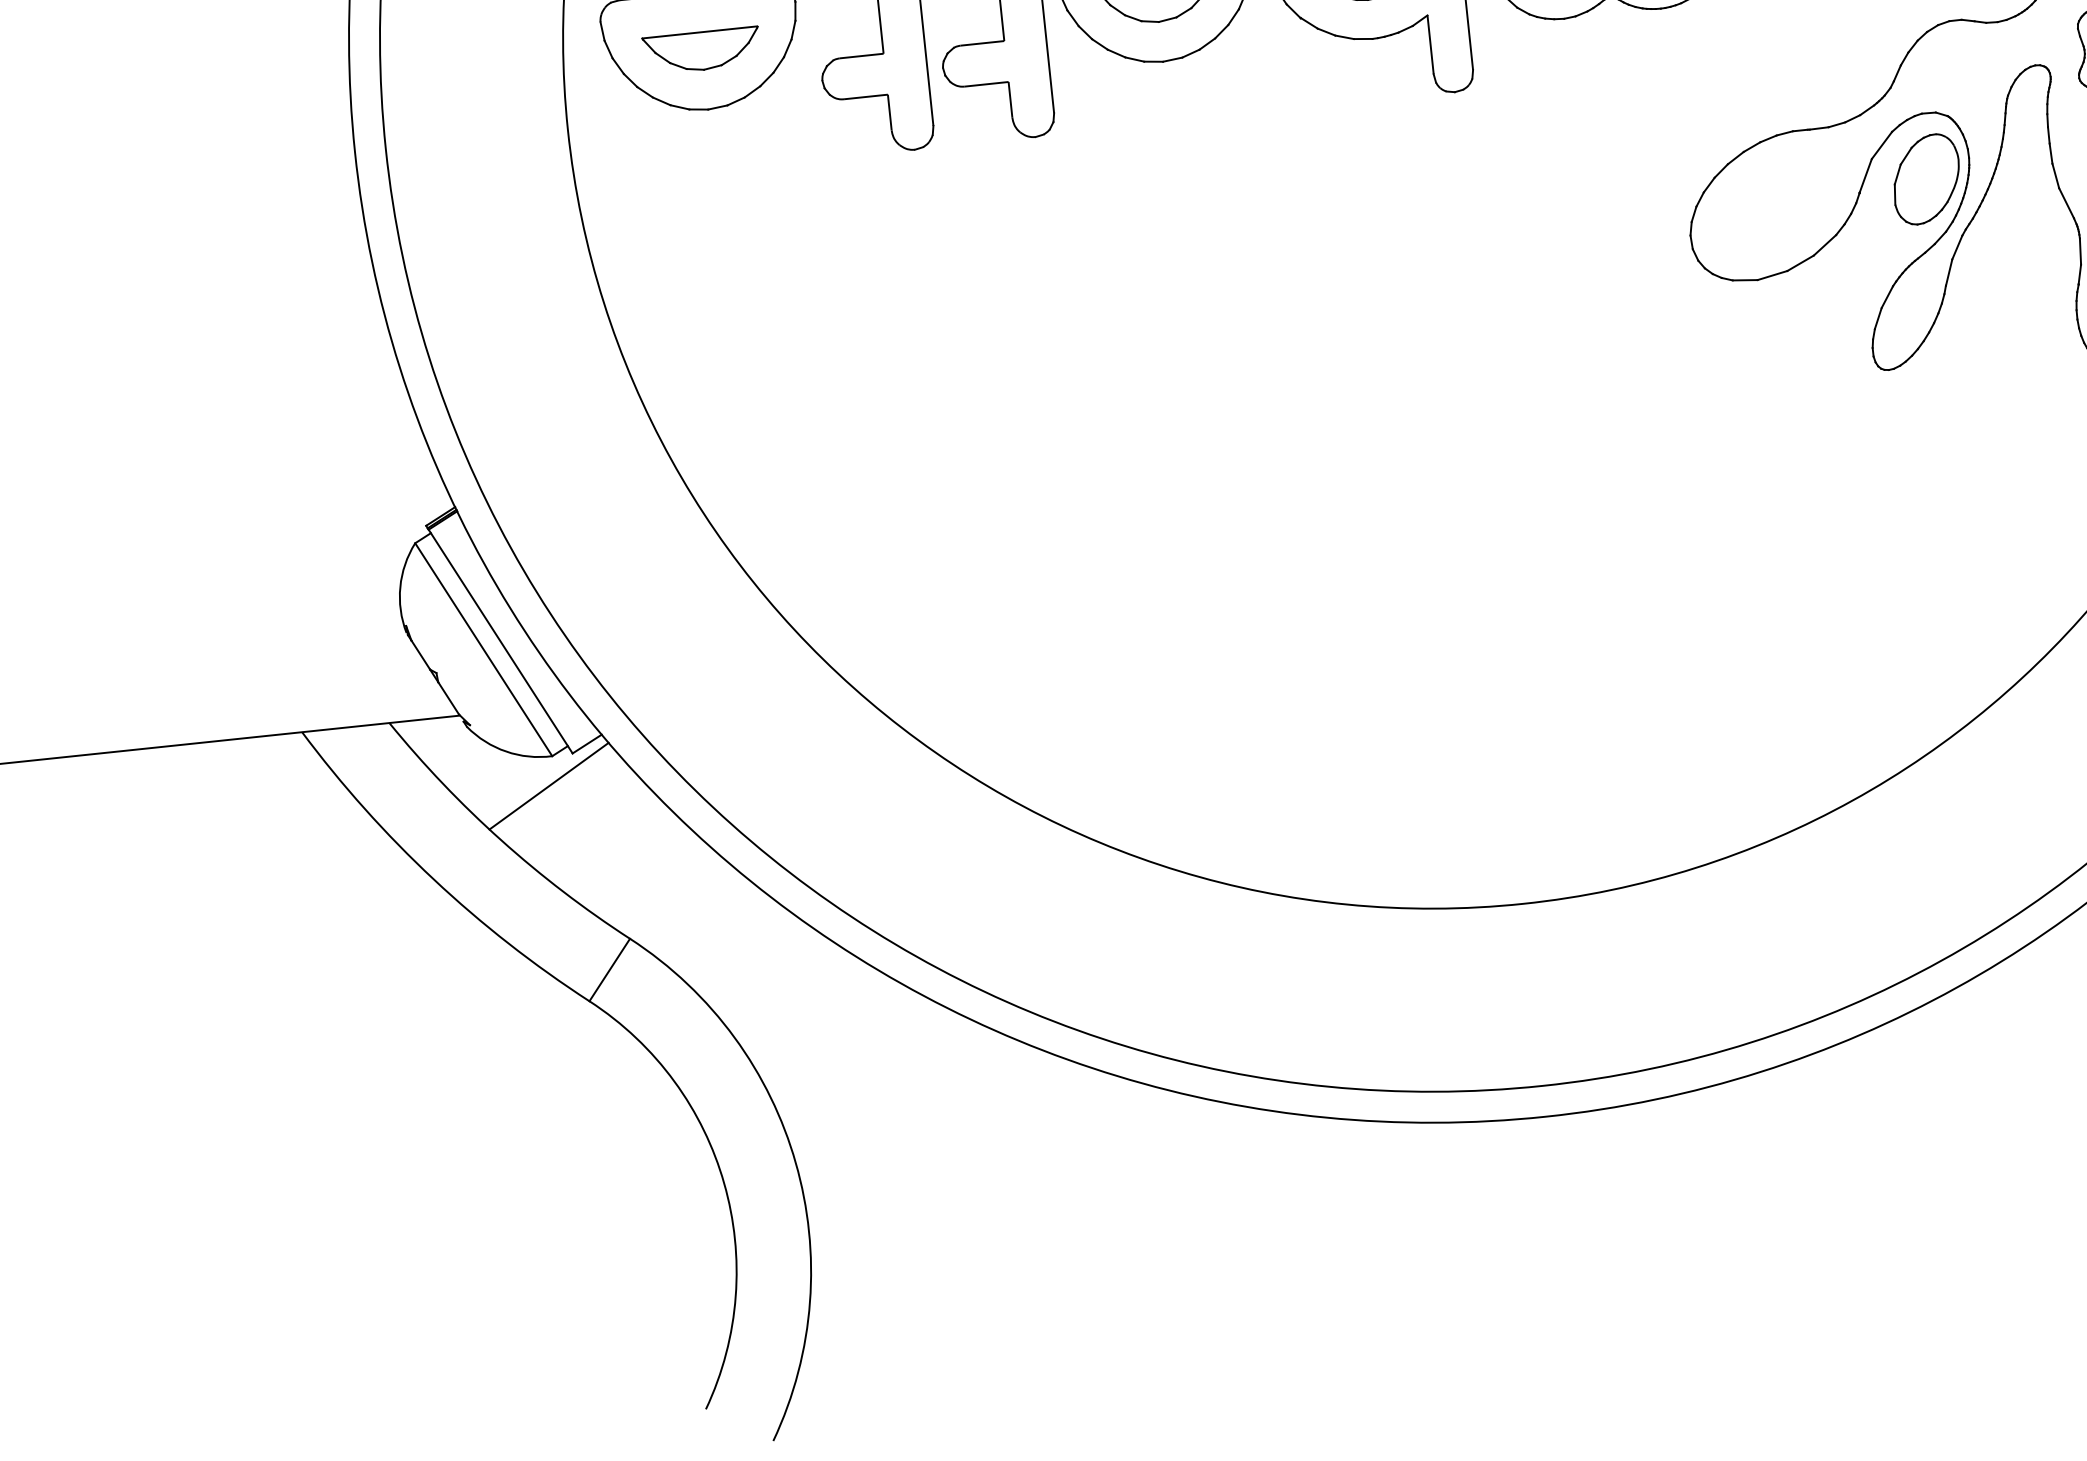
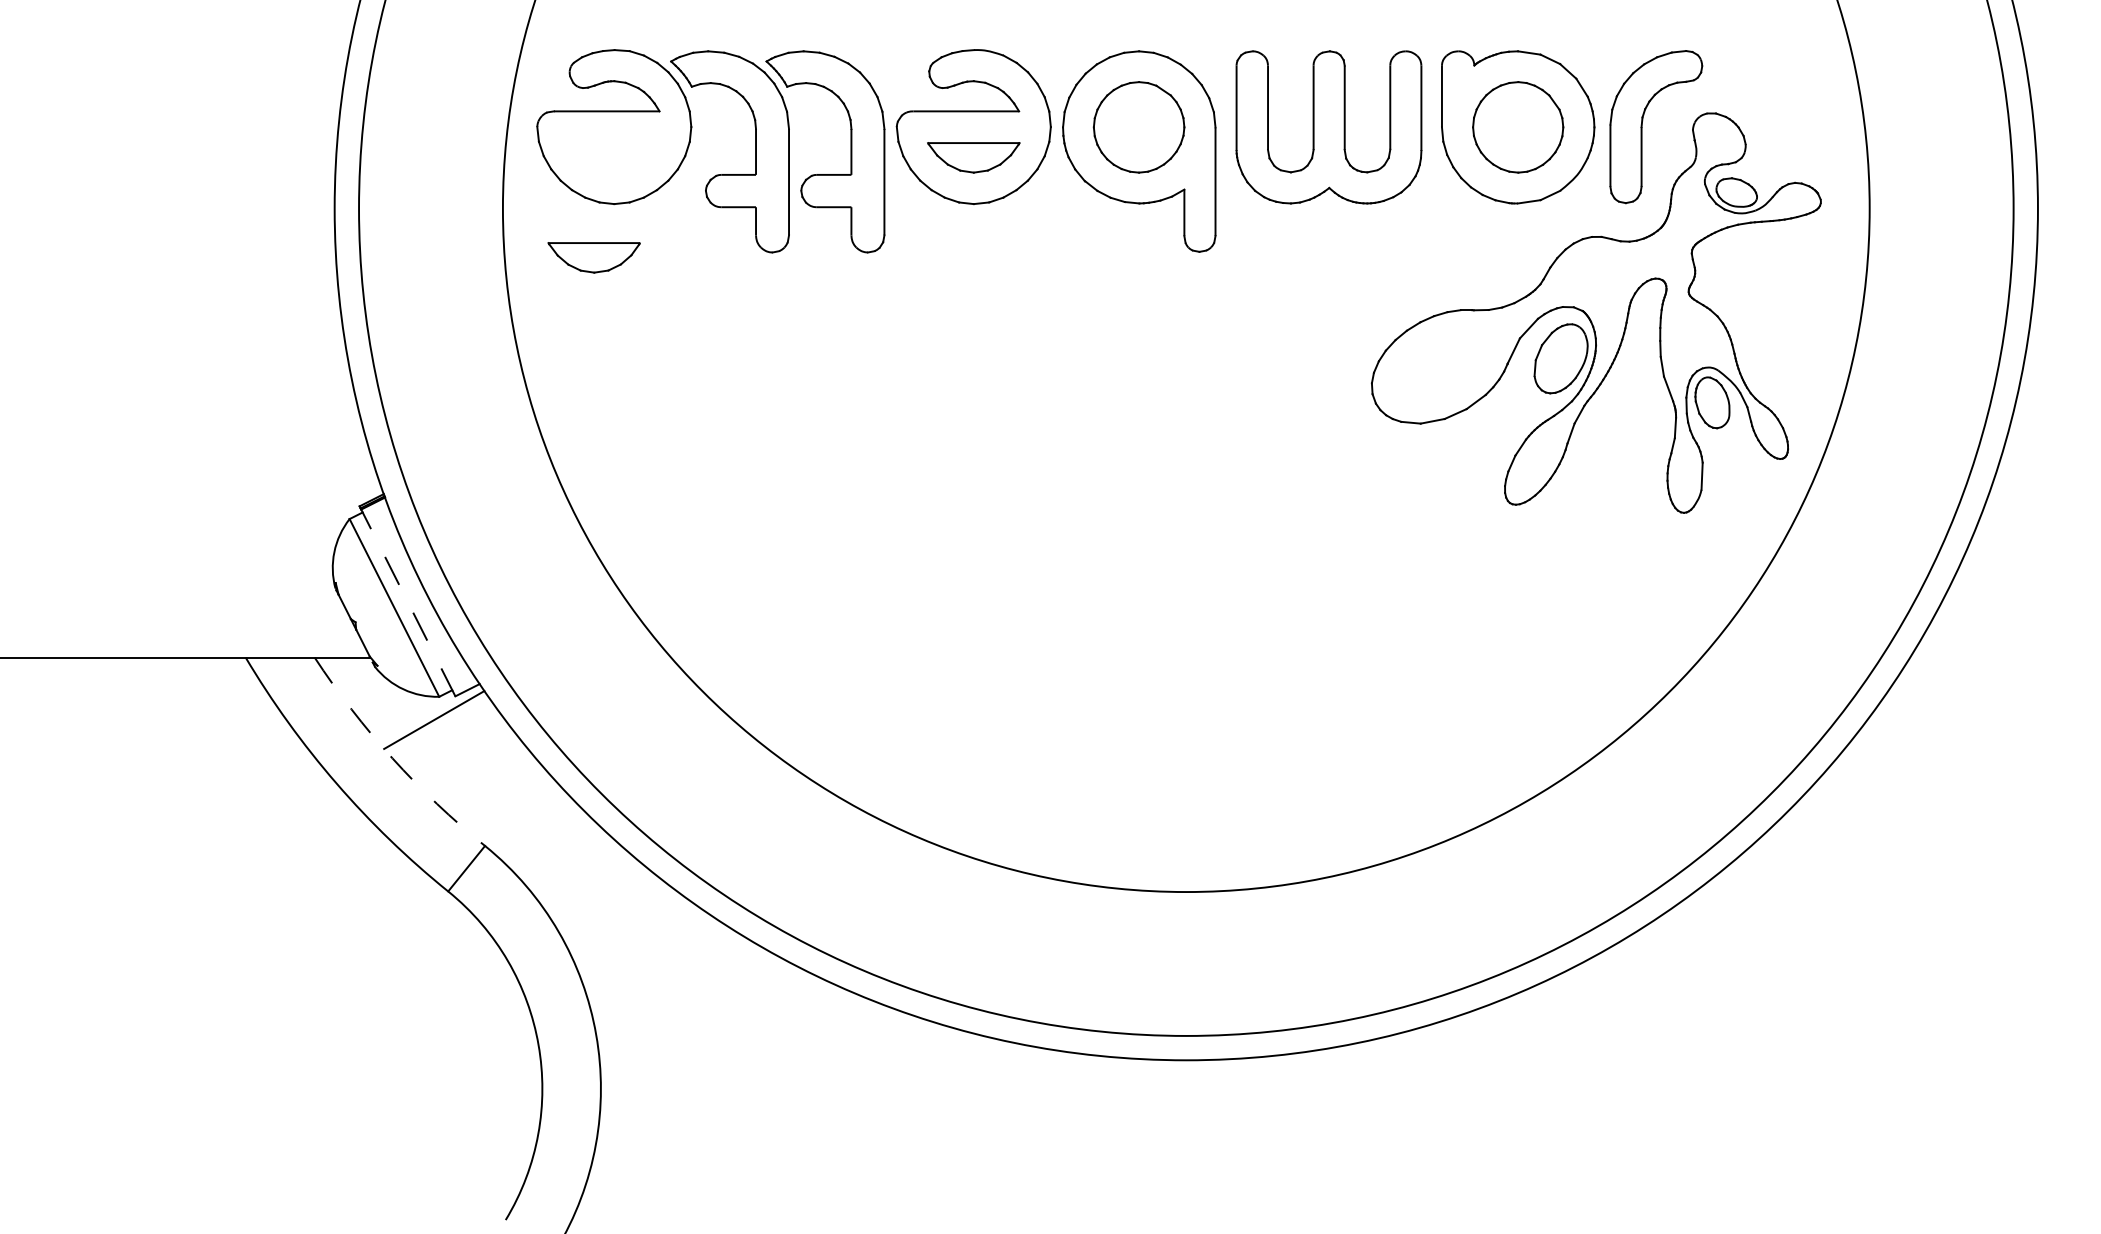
part: (700, 50) -> (593, 257), moved
line: (500, 640) -> (408, 602), solid -> dashed
arc: (501, 840) -> (392, 758), solid -> dashed

